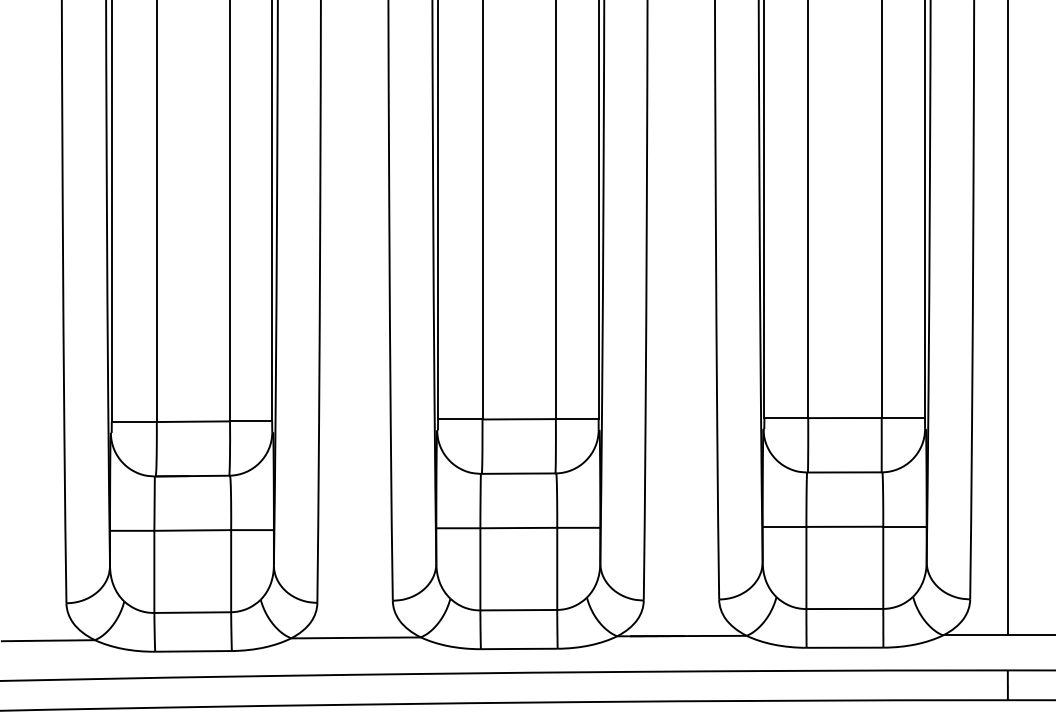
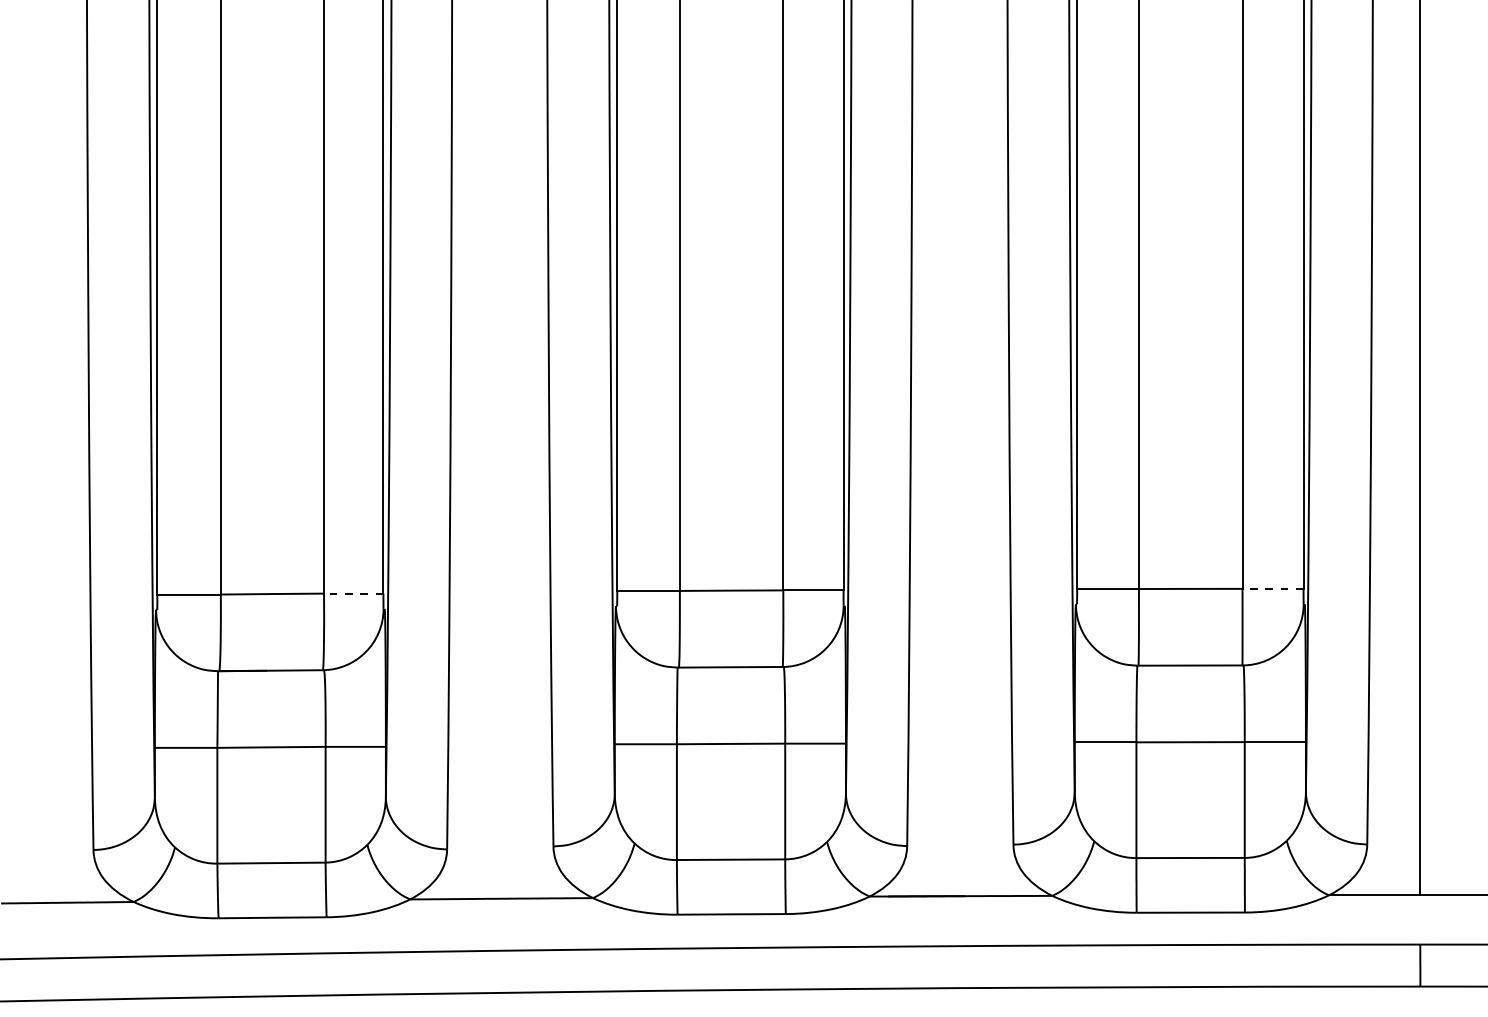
line: (903, 417) -> (1273, 588), solid -> dashed
line: (250, 421) -> (353, 593), solid -> dashed

